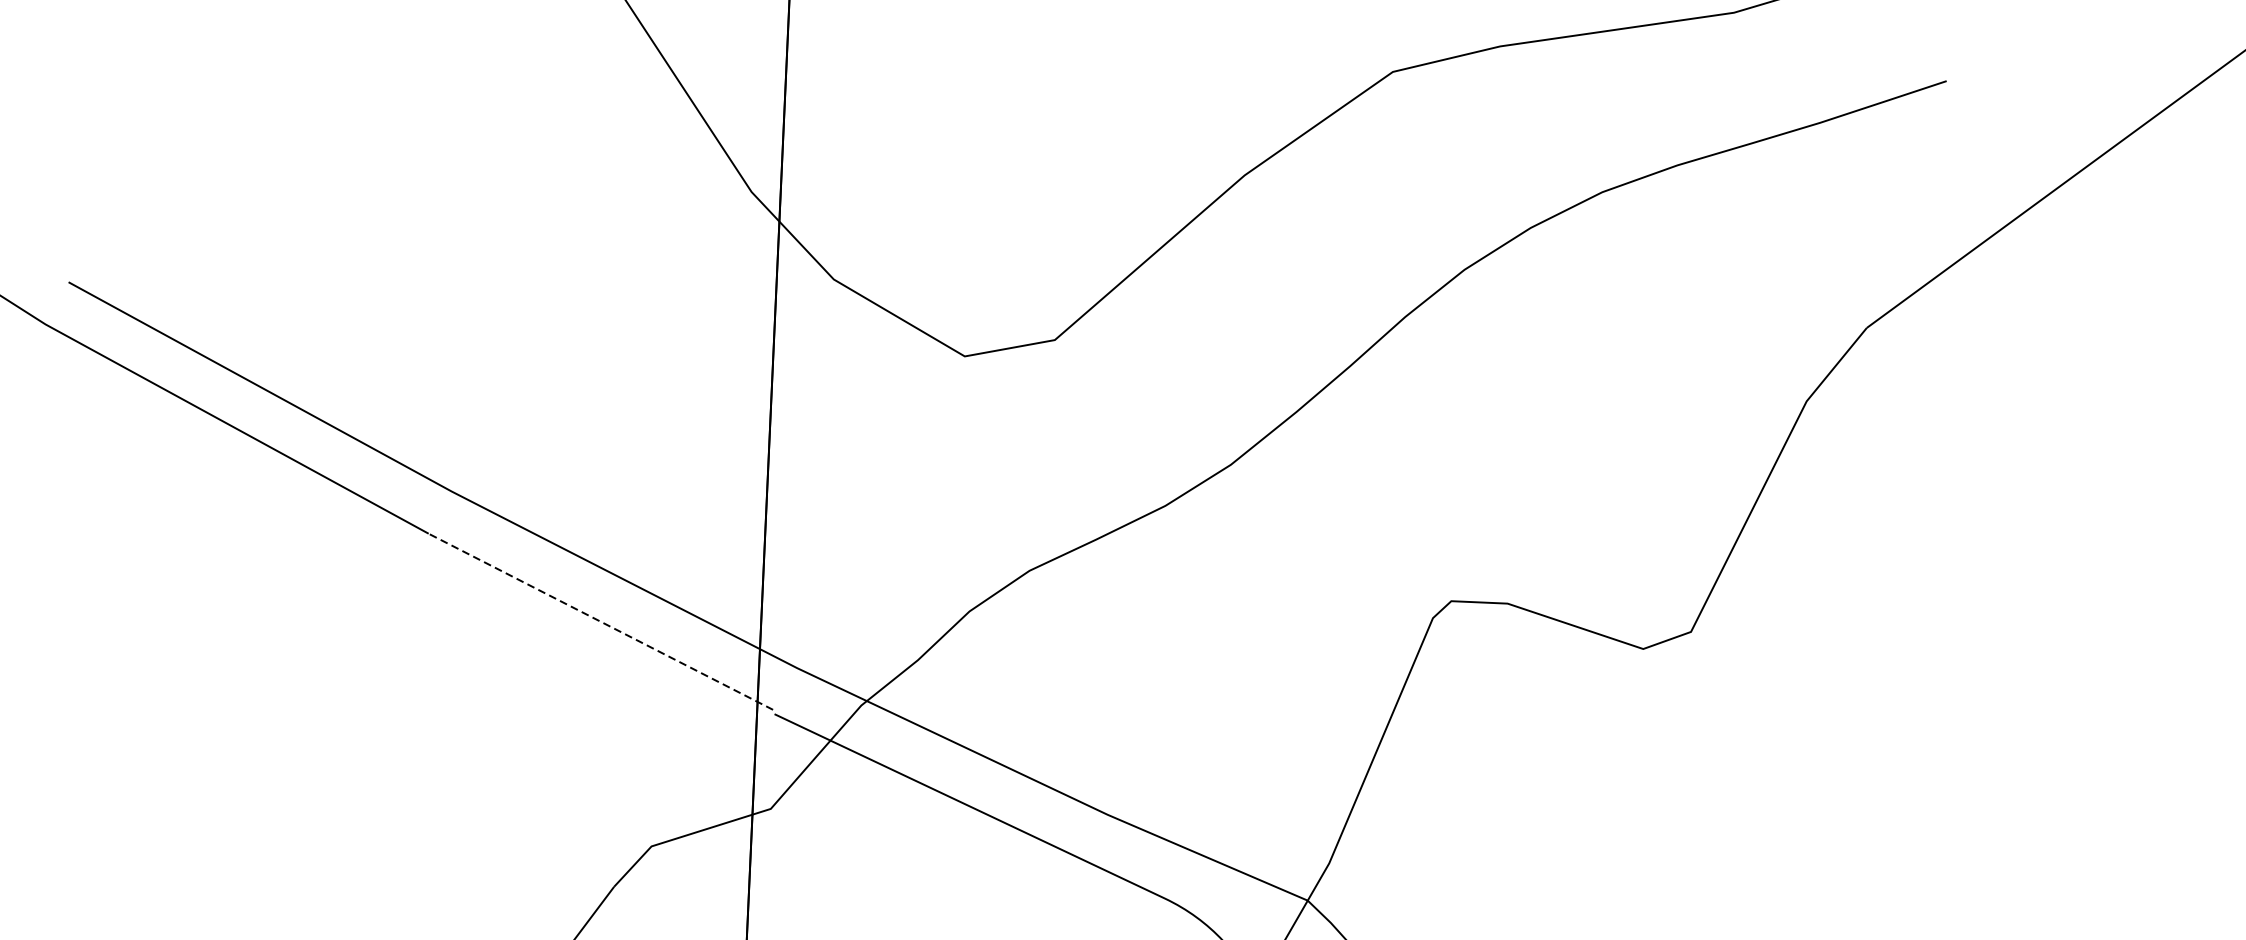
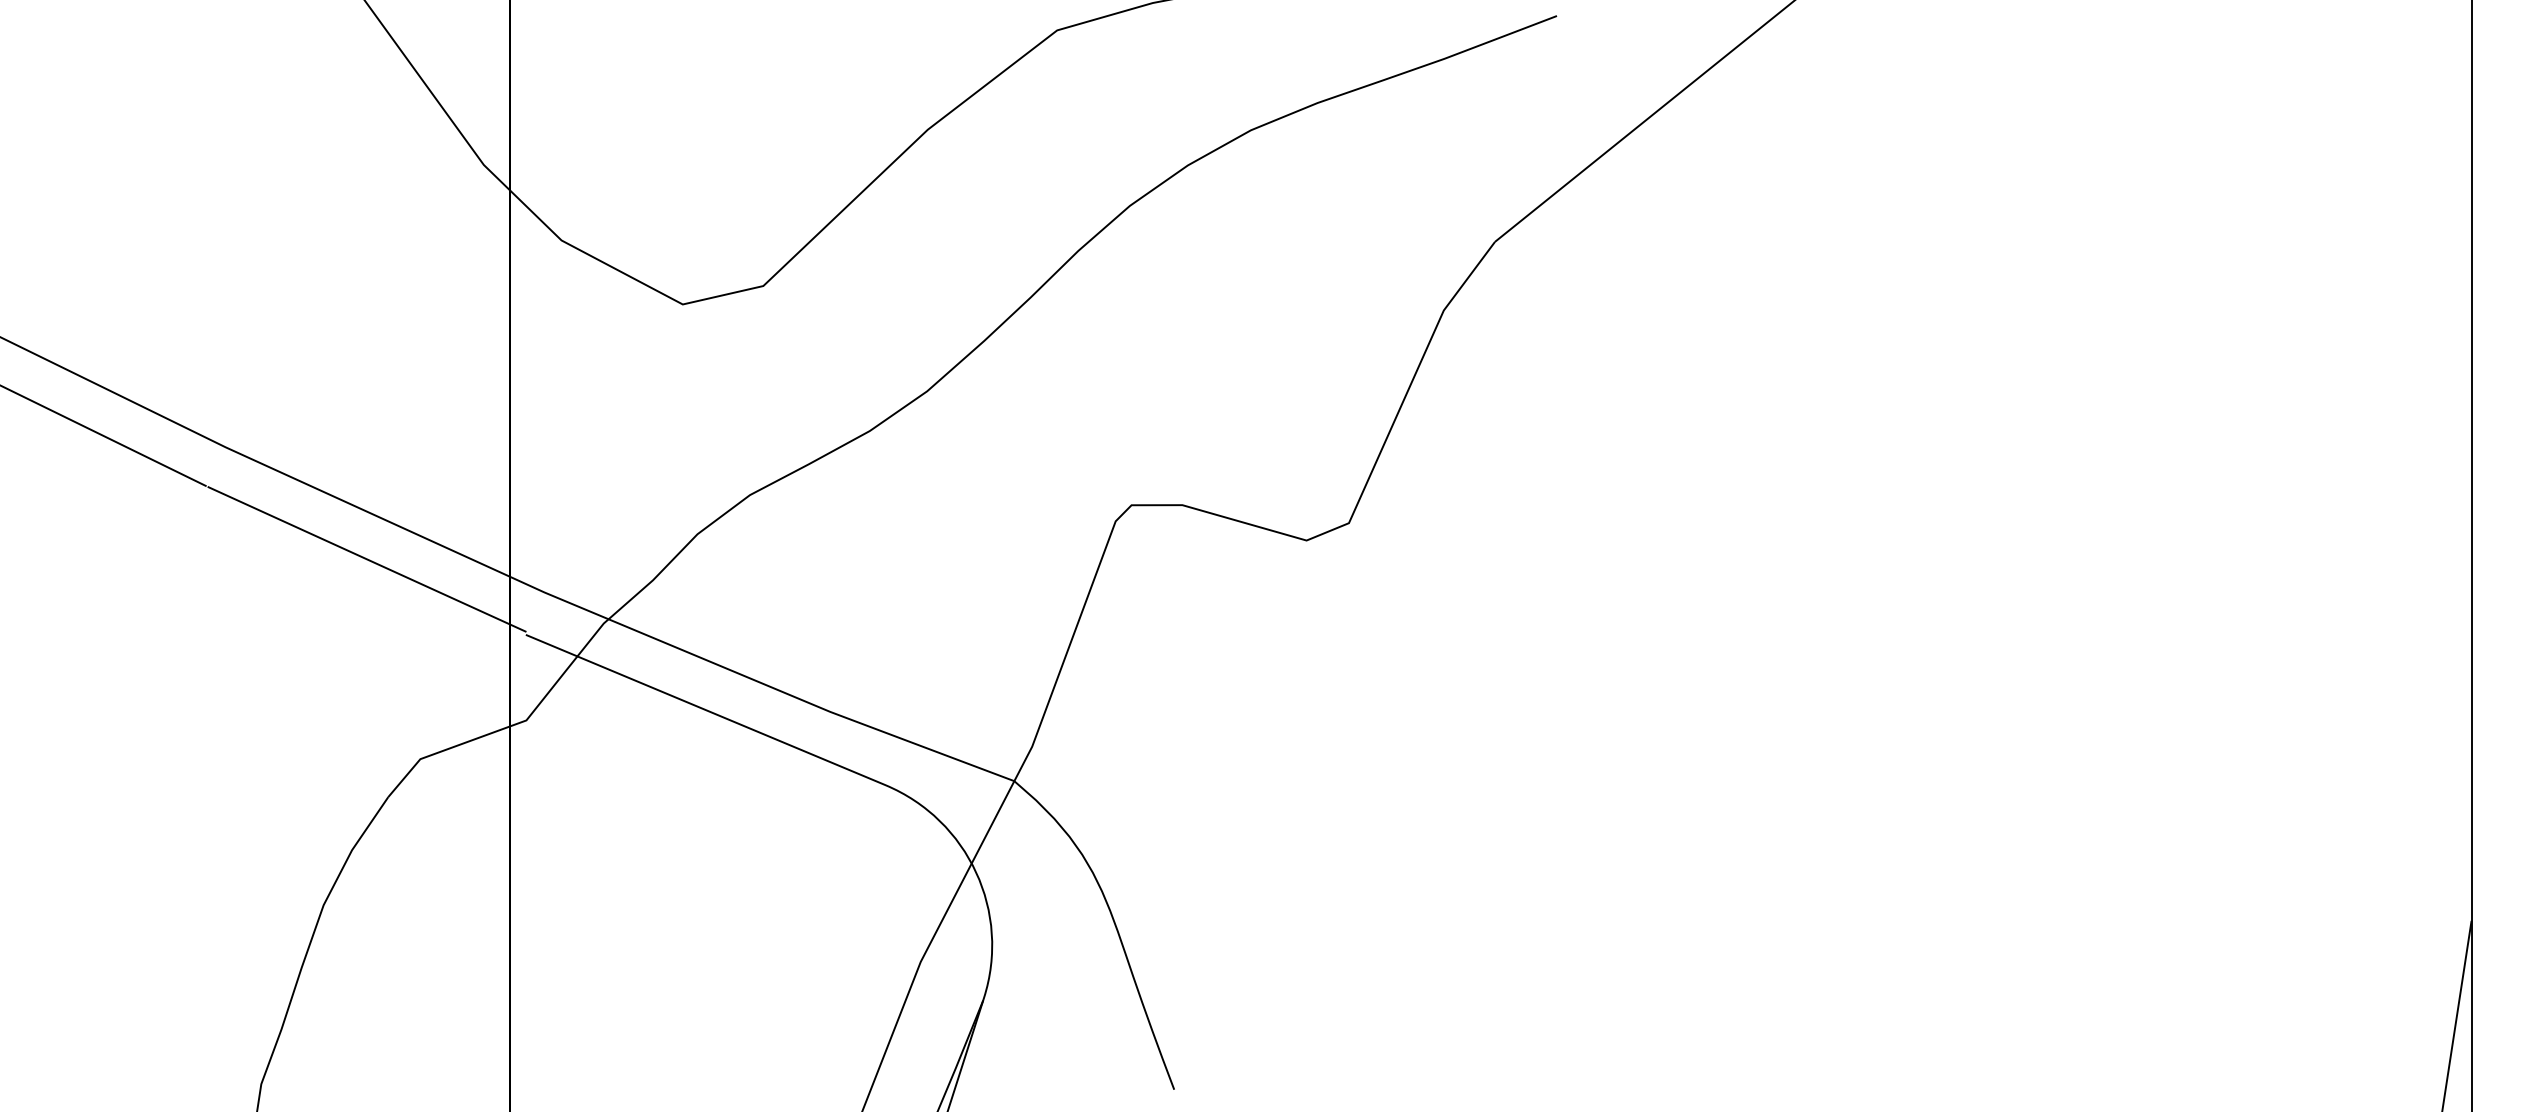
line: (603, 622) -> (367, 559), dashed -> solid

